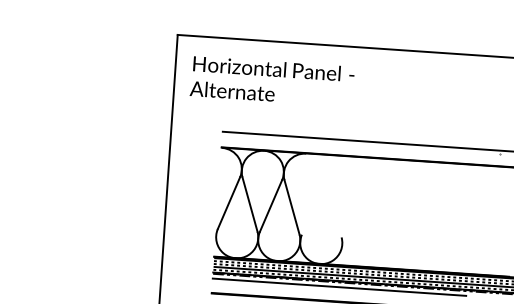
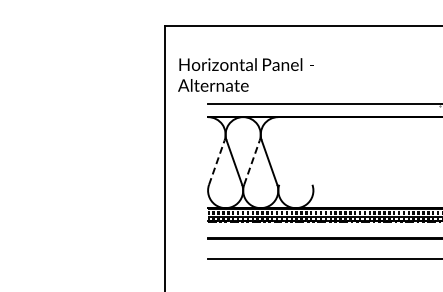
text: (271, 80) -> (245, 74), moved
line: (229, 203) -> (217, 162), solid -> dashed
line: (271, 205) -> (252, 162), solid -> dashed
line: (339, 287) -> (313, 226), removed

